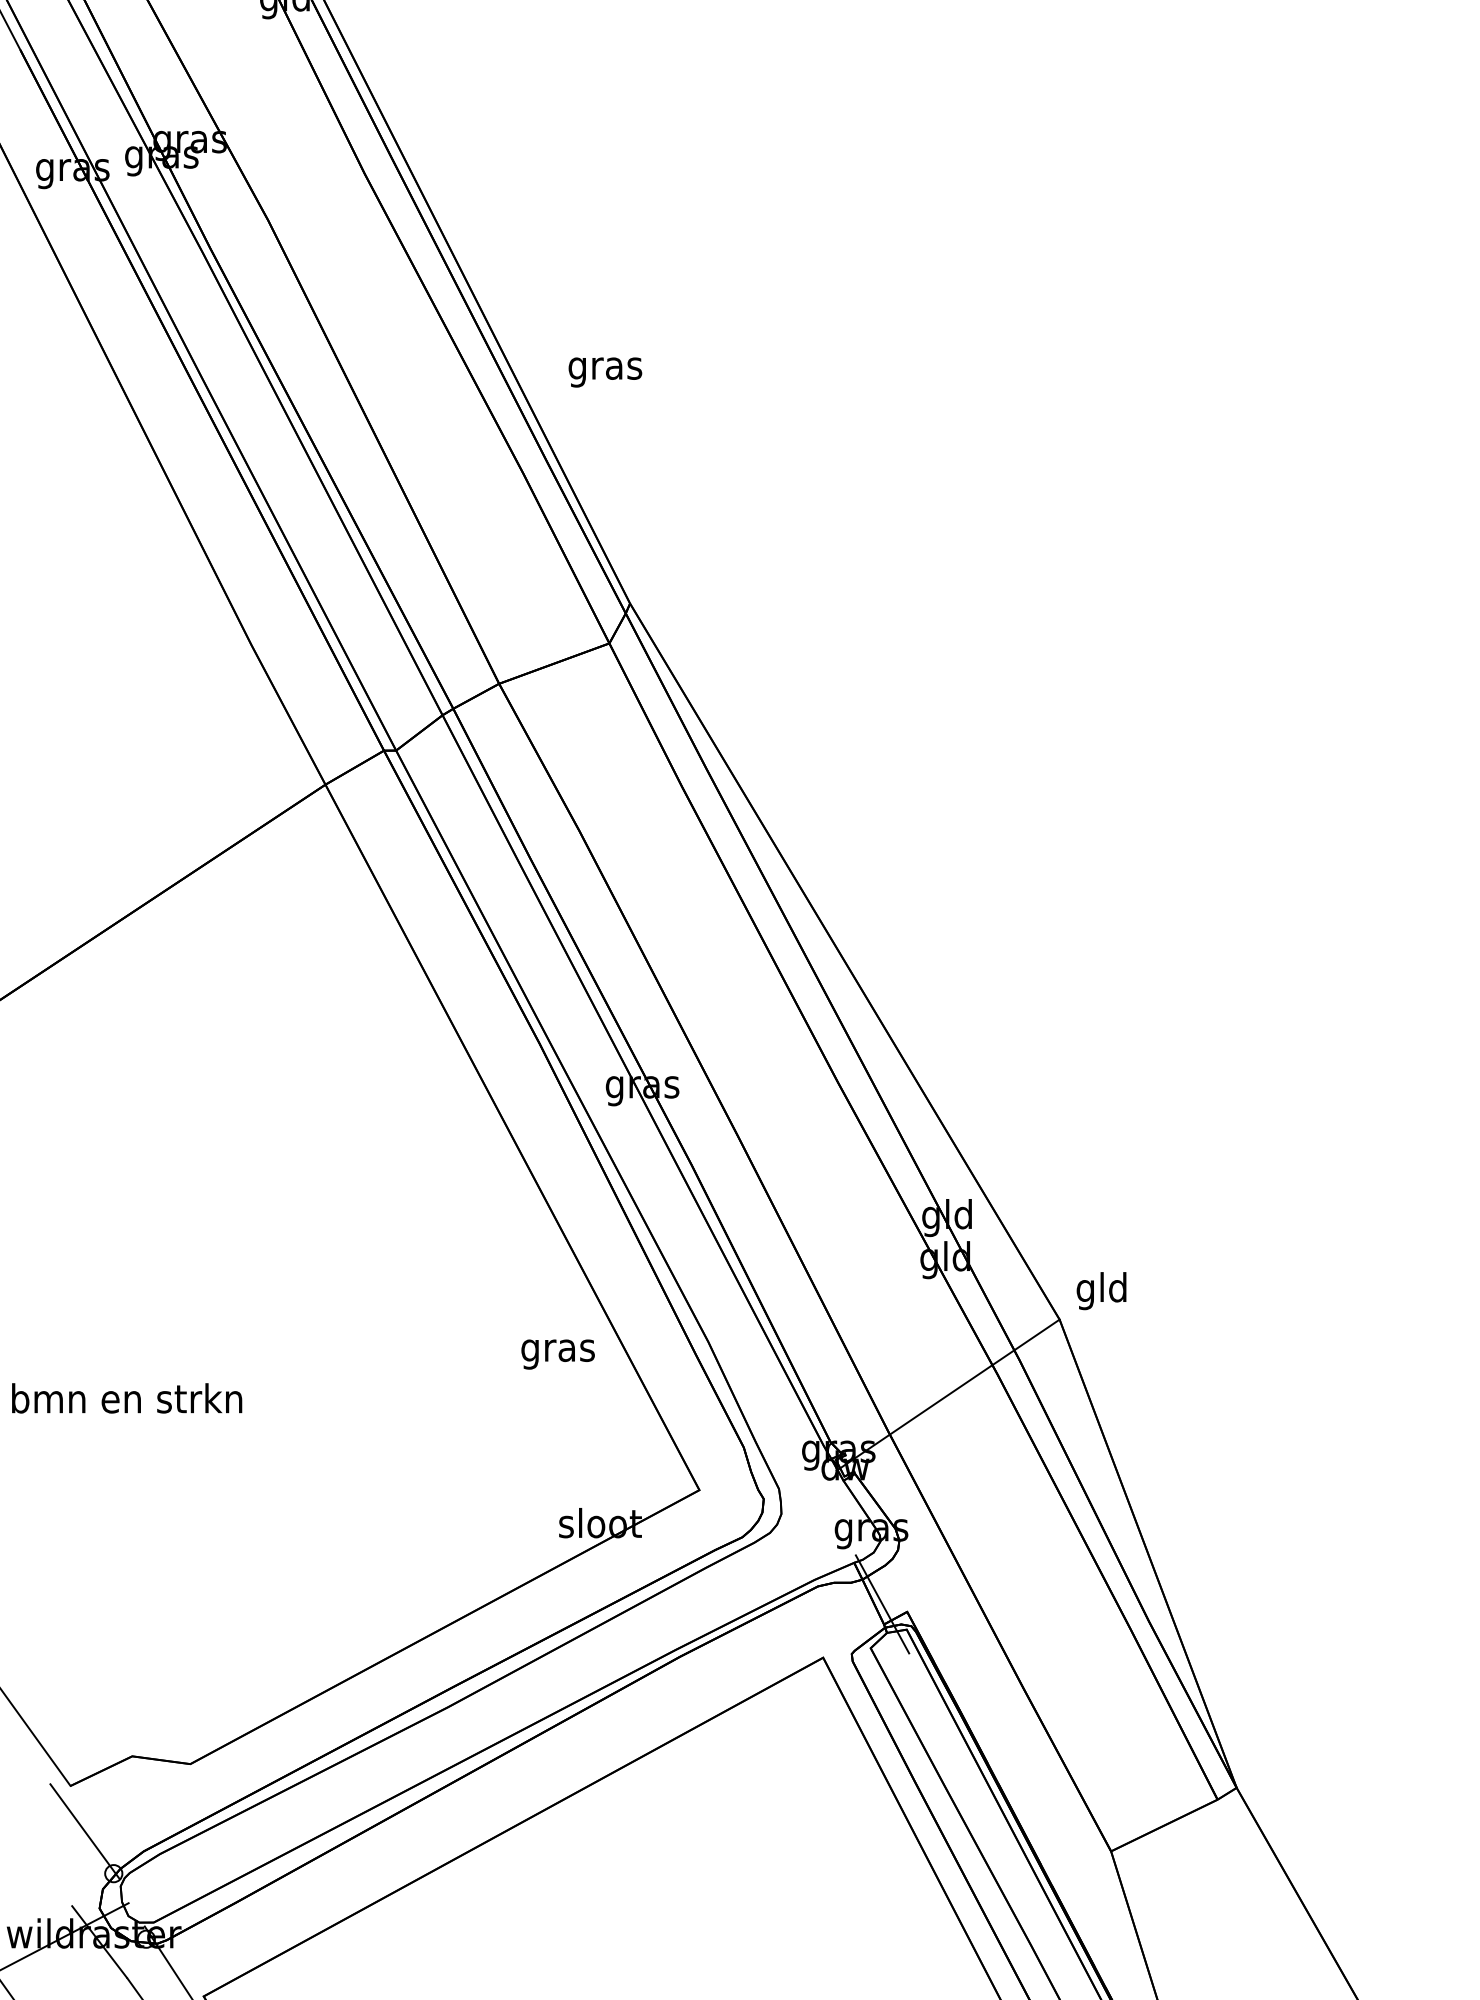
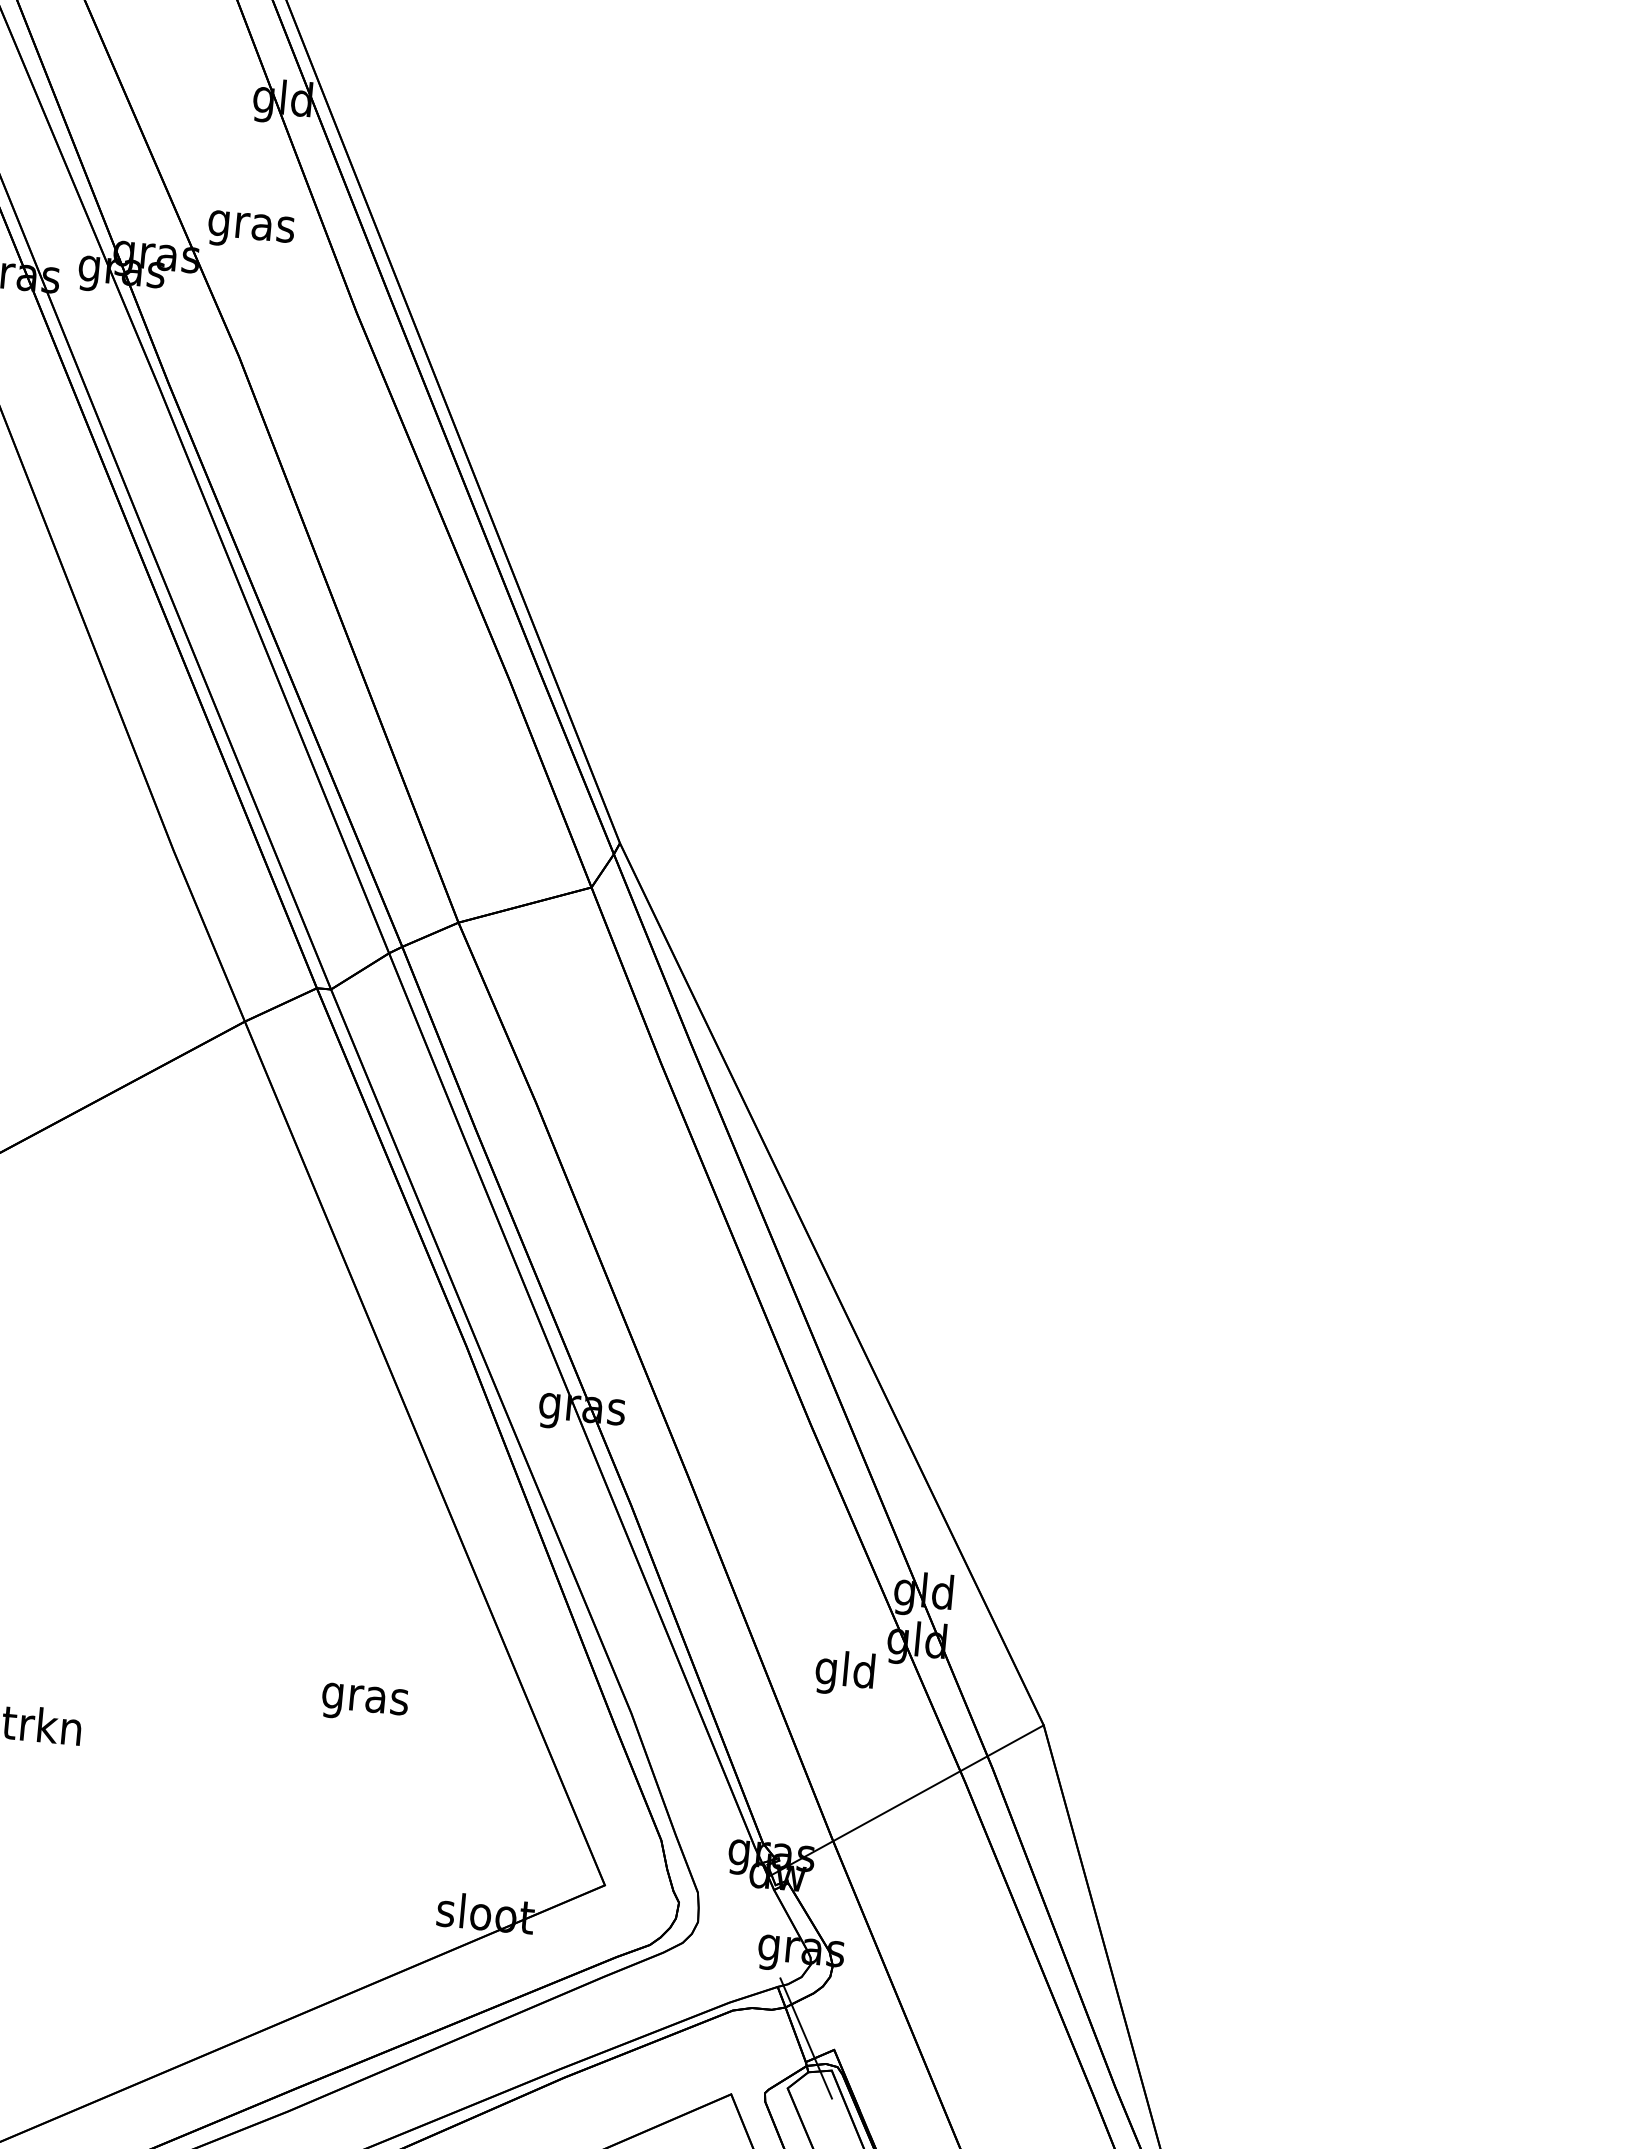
text: (605, 372) -> (251, 230), moved
text: (1101, 1291) -> (844, 1673), moved
text: (557, 1354) -> (364, 1703), moved

